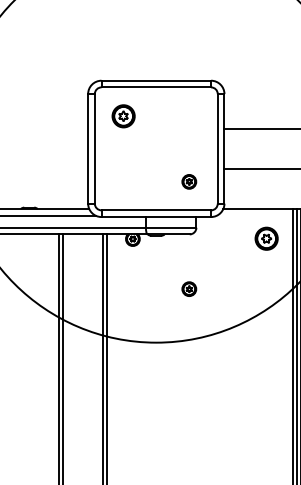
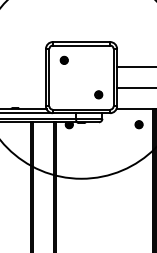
part: (121, 114) -> (63, 59), size x0.62
part: (265, 238) -> (138, 124), size x0.62
part: (188, 288) -> (98, 150), removed

